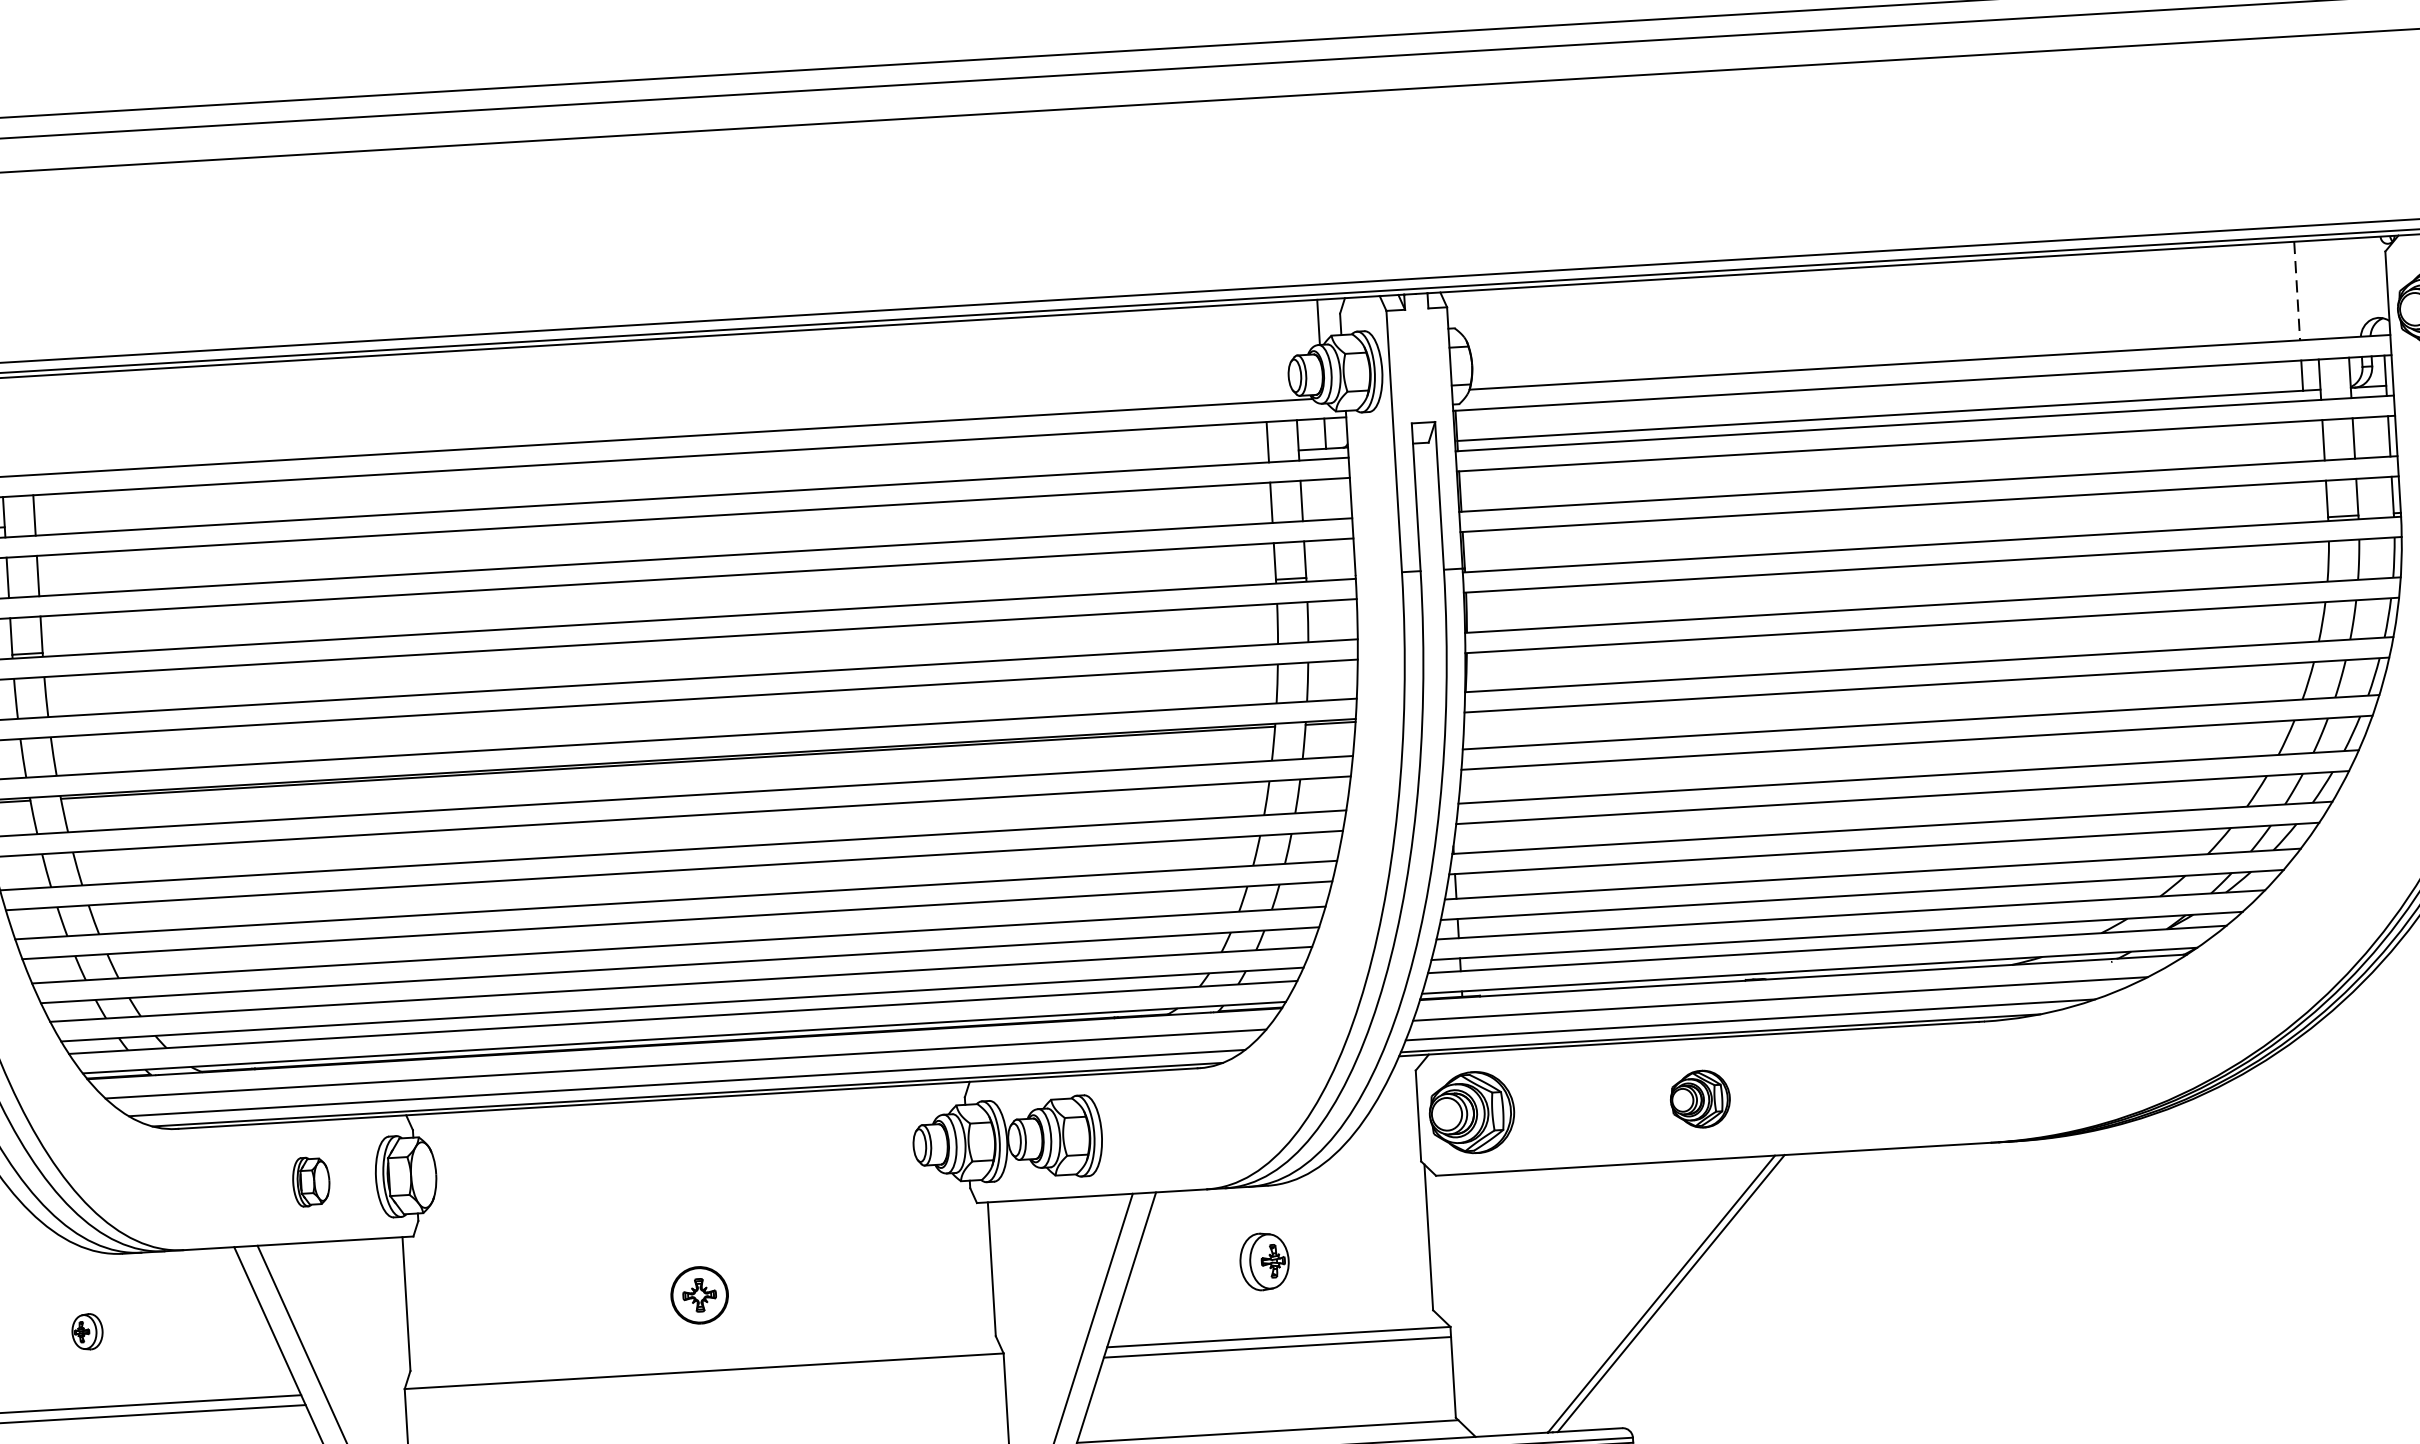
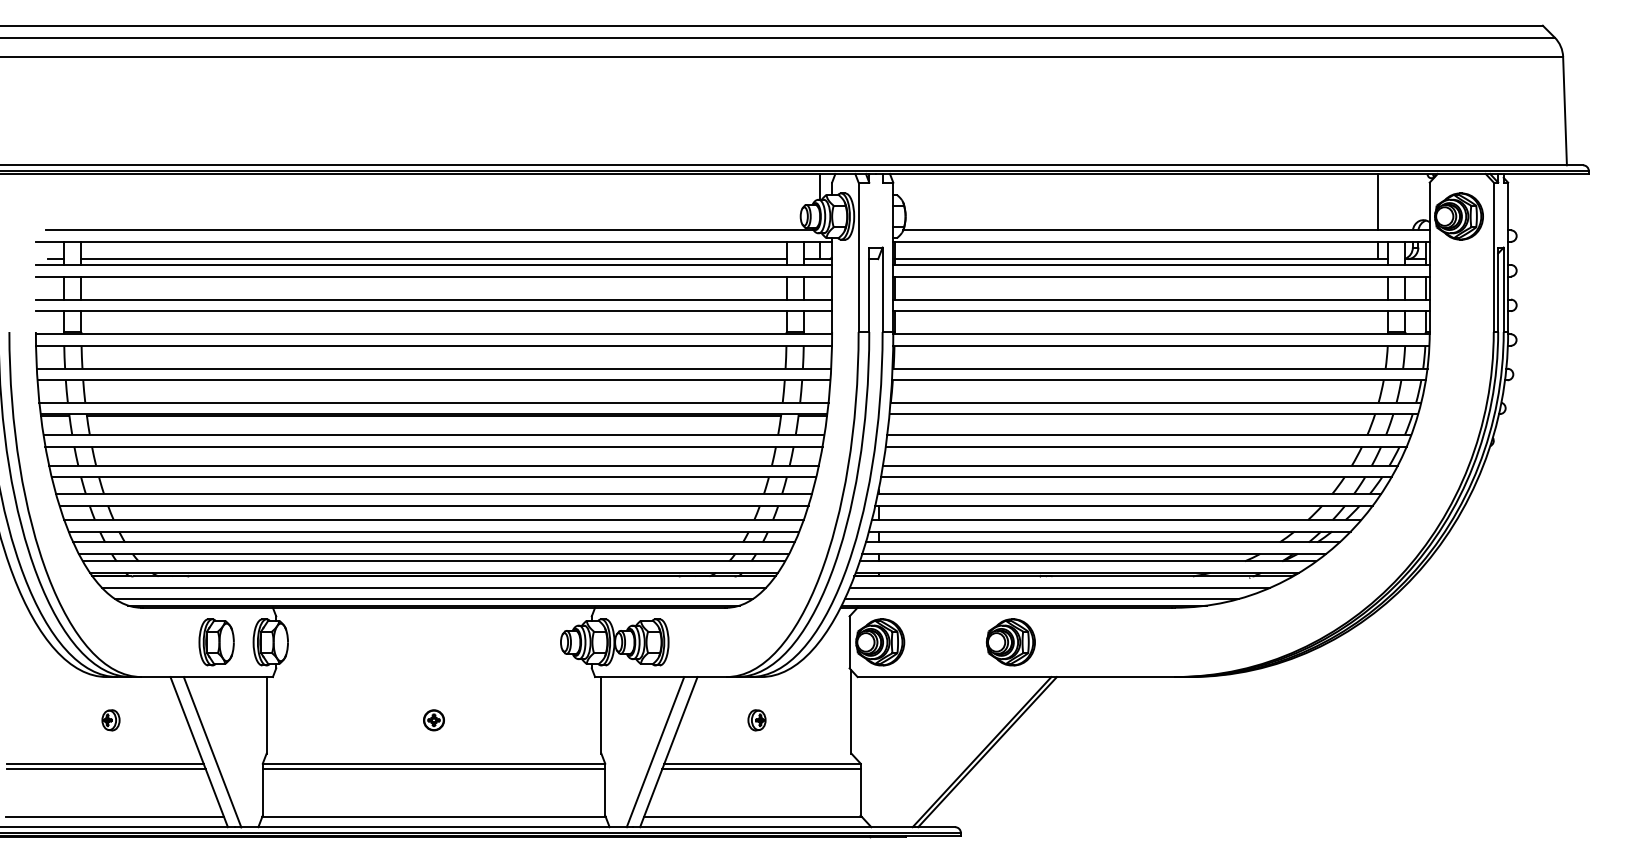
line: (2297, 291) -> (1378, 202), dashed -> solid
line: (650, 489) -> (433, 259), added
part: (1699, 1099) -> (1010, 642), size x1.43
part: (311, 1181) -> (216, 642), size x1.67
part: (1263, 1262) -> (756, 720), size x0.62
part: (698, 1295) -> (433, 720), size x0.62
part: (86, 1332) -> (110, 720), moved
line: (703, 1381) -> (433, 769), added

